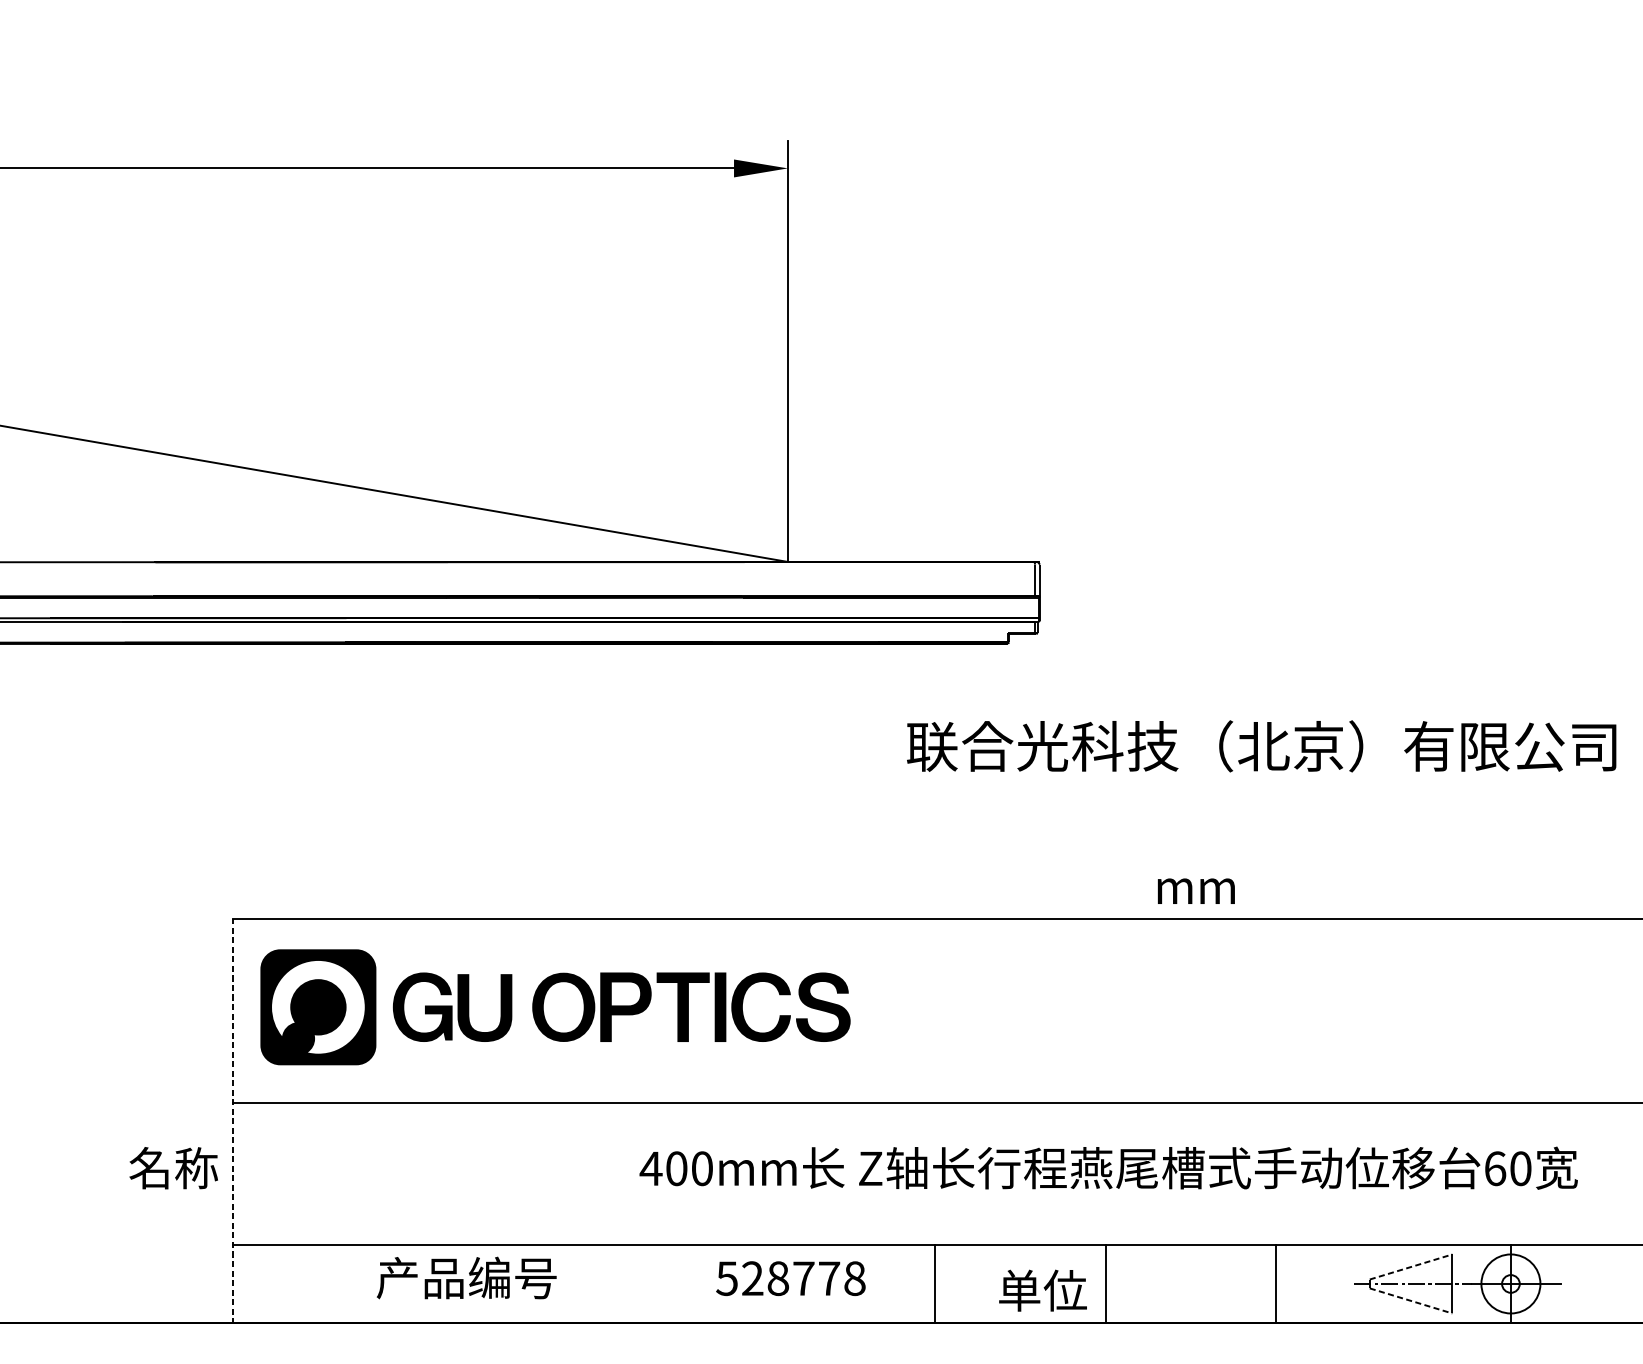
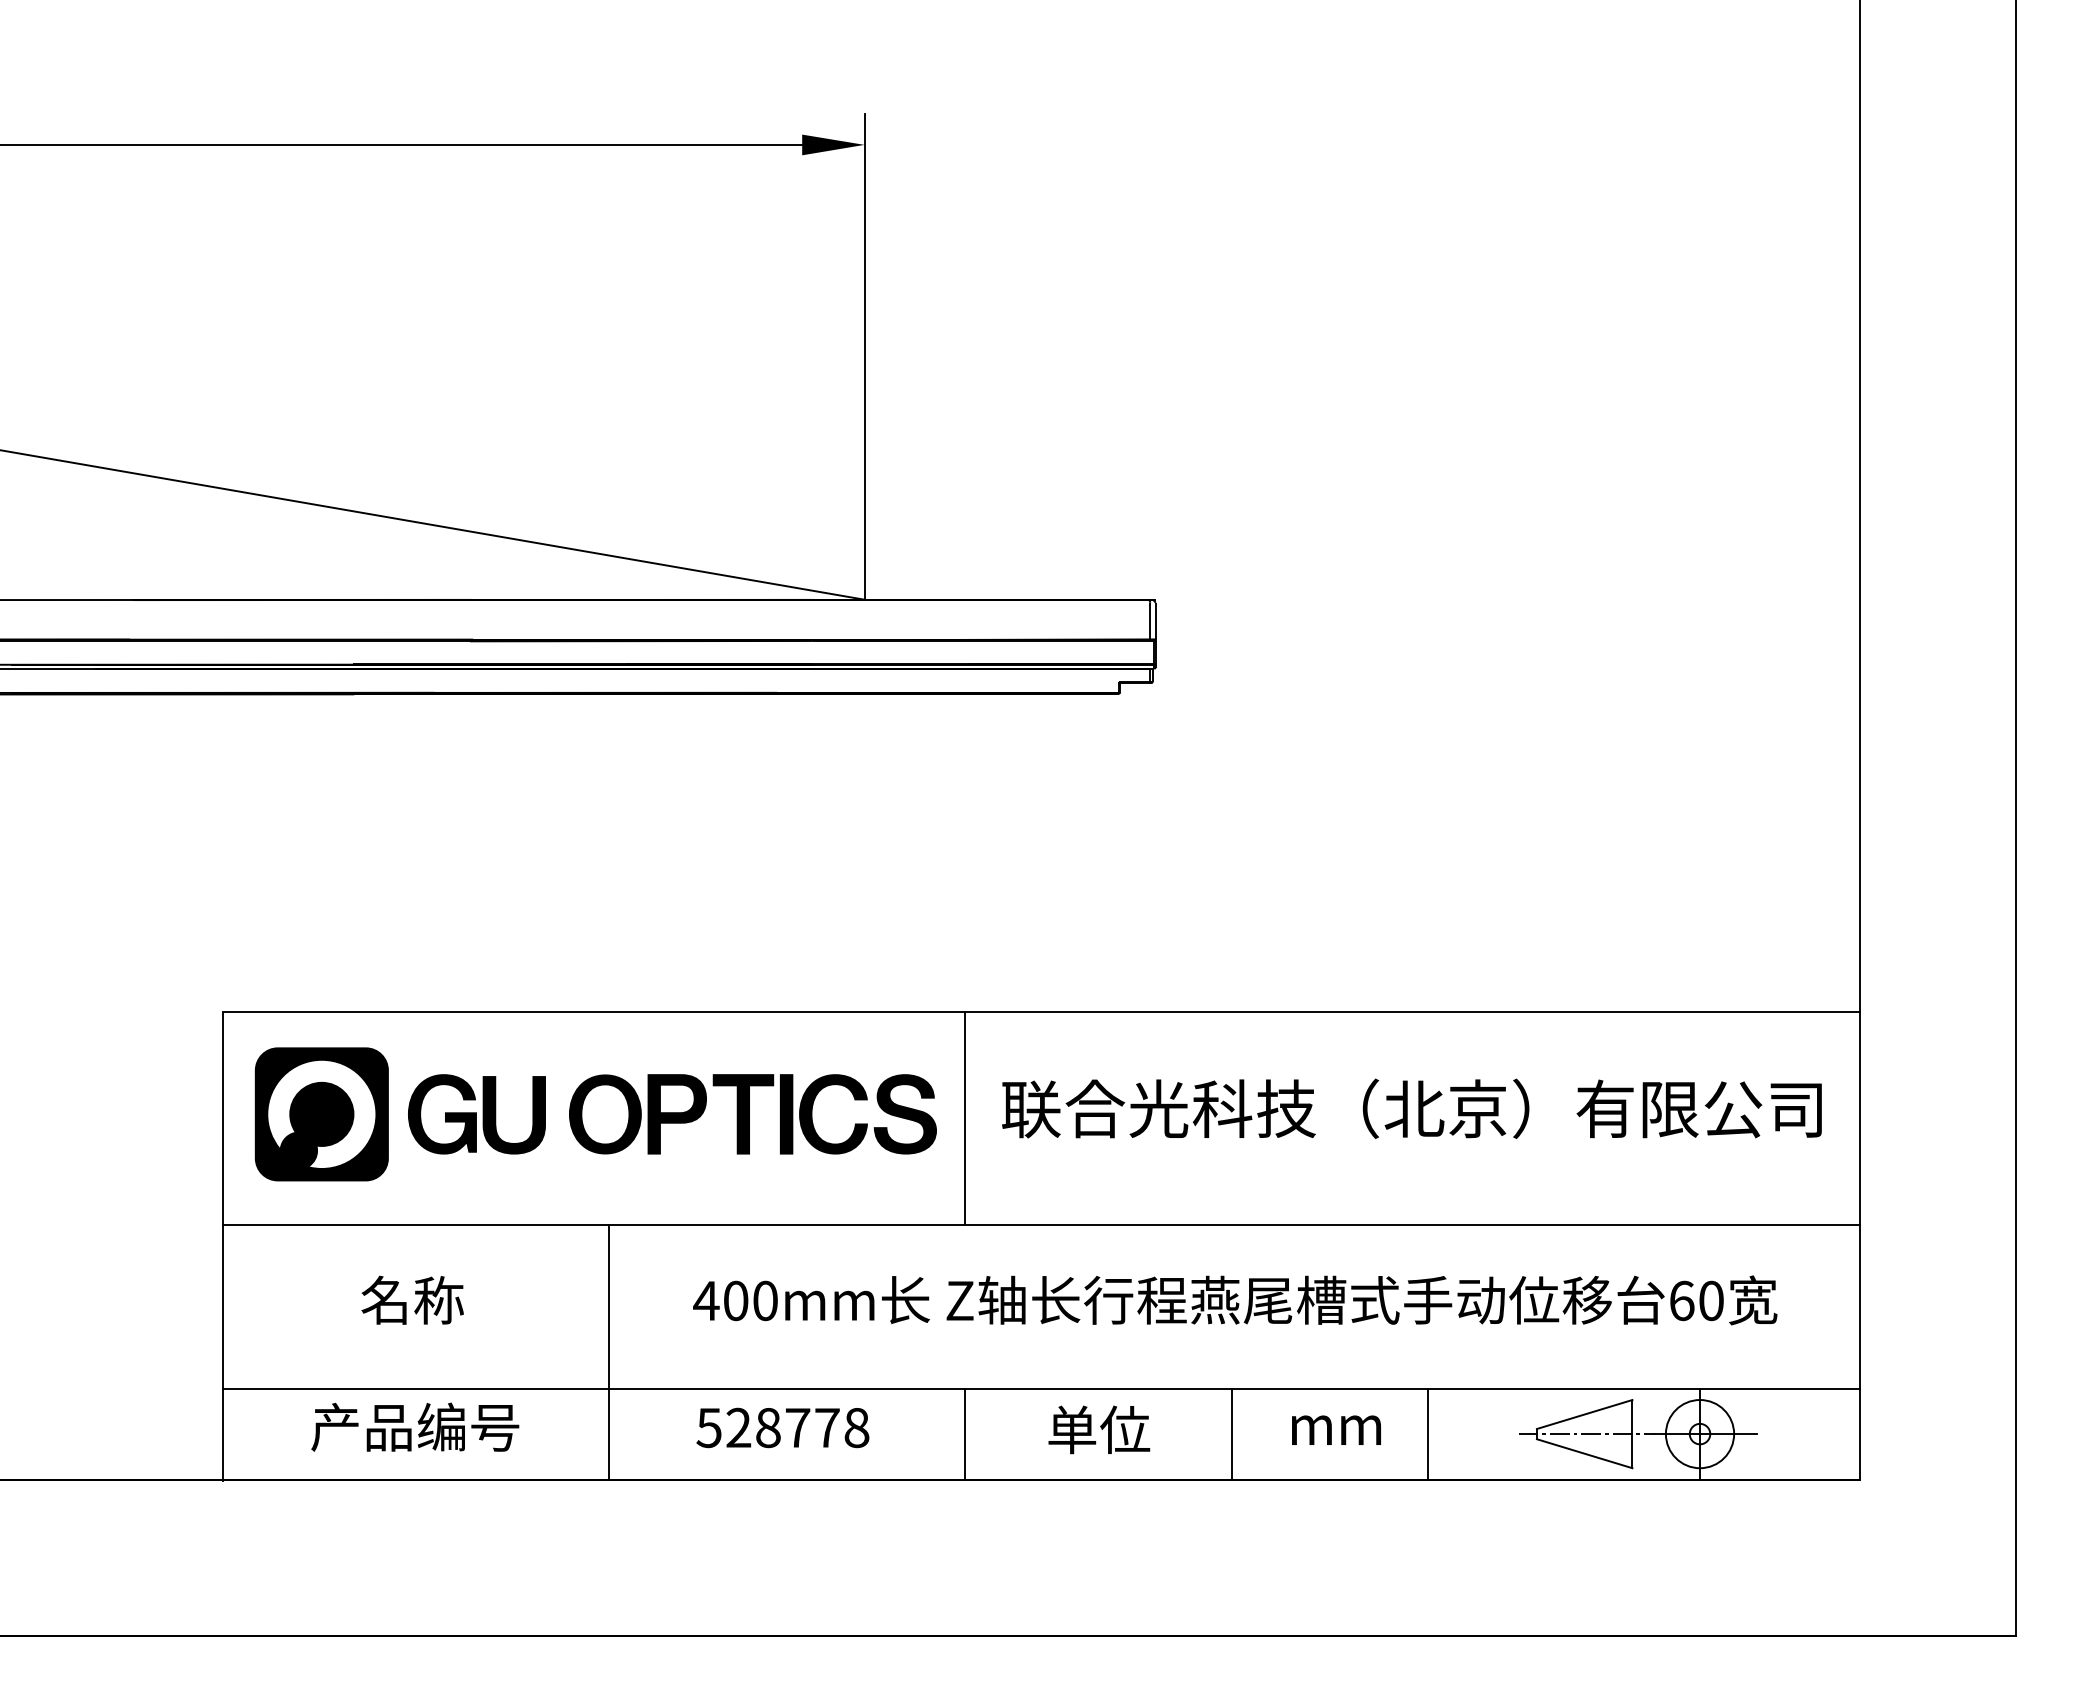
text: (1261, 746) -> (1411, 1108), moved
text: (1196, 890) -> (1336, 1429), moved
line: (875, 1010) -> (965, 1117), added
line: (232, 1121) -> (222, 1246), dashed -> solid
text: (173, 1167) -> (412, 1299), moved
line: (566, 1212) -> (608, 1351), added
line: (1410, 1266) -> (1584, 1414), dashed -> solid
text: (466, 1277) -> (415, 1426), moved
text: (790, 1278) -> (782, 1427), moved
line: (935, 1283) -> (965, 1433), moved
text: (1043, 1290) -> (1099, 1429), moved
line: (1410, 1300) -> (1584, 1453), dashed -> solid

